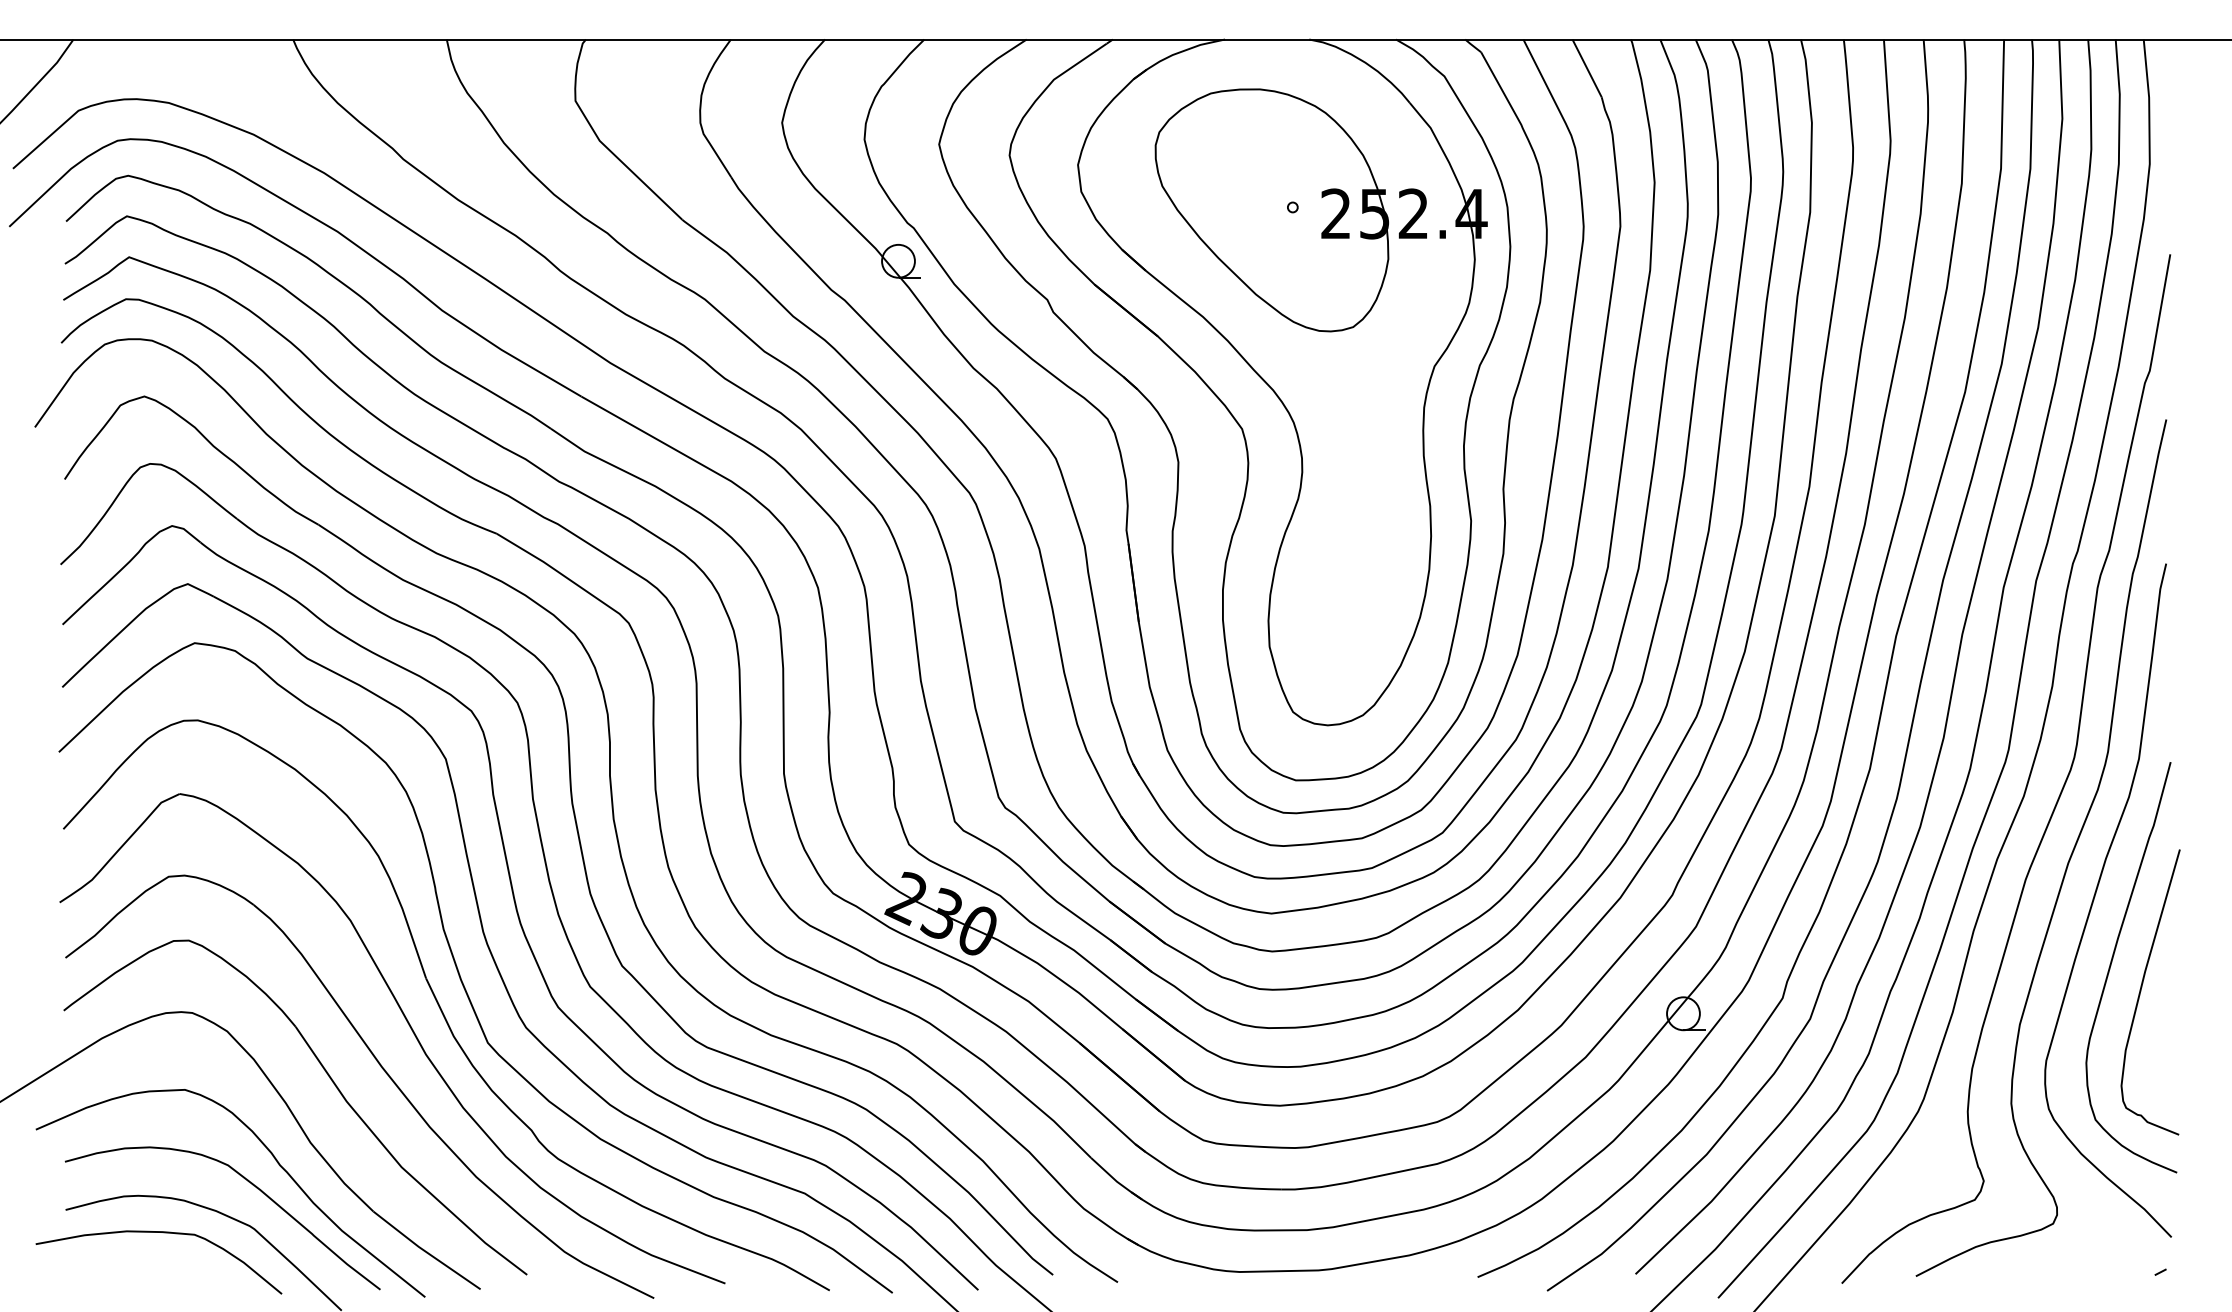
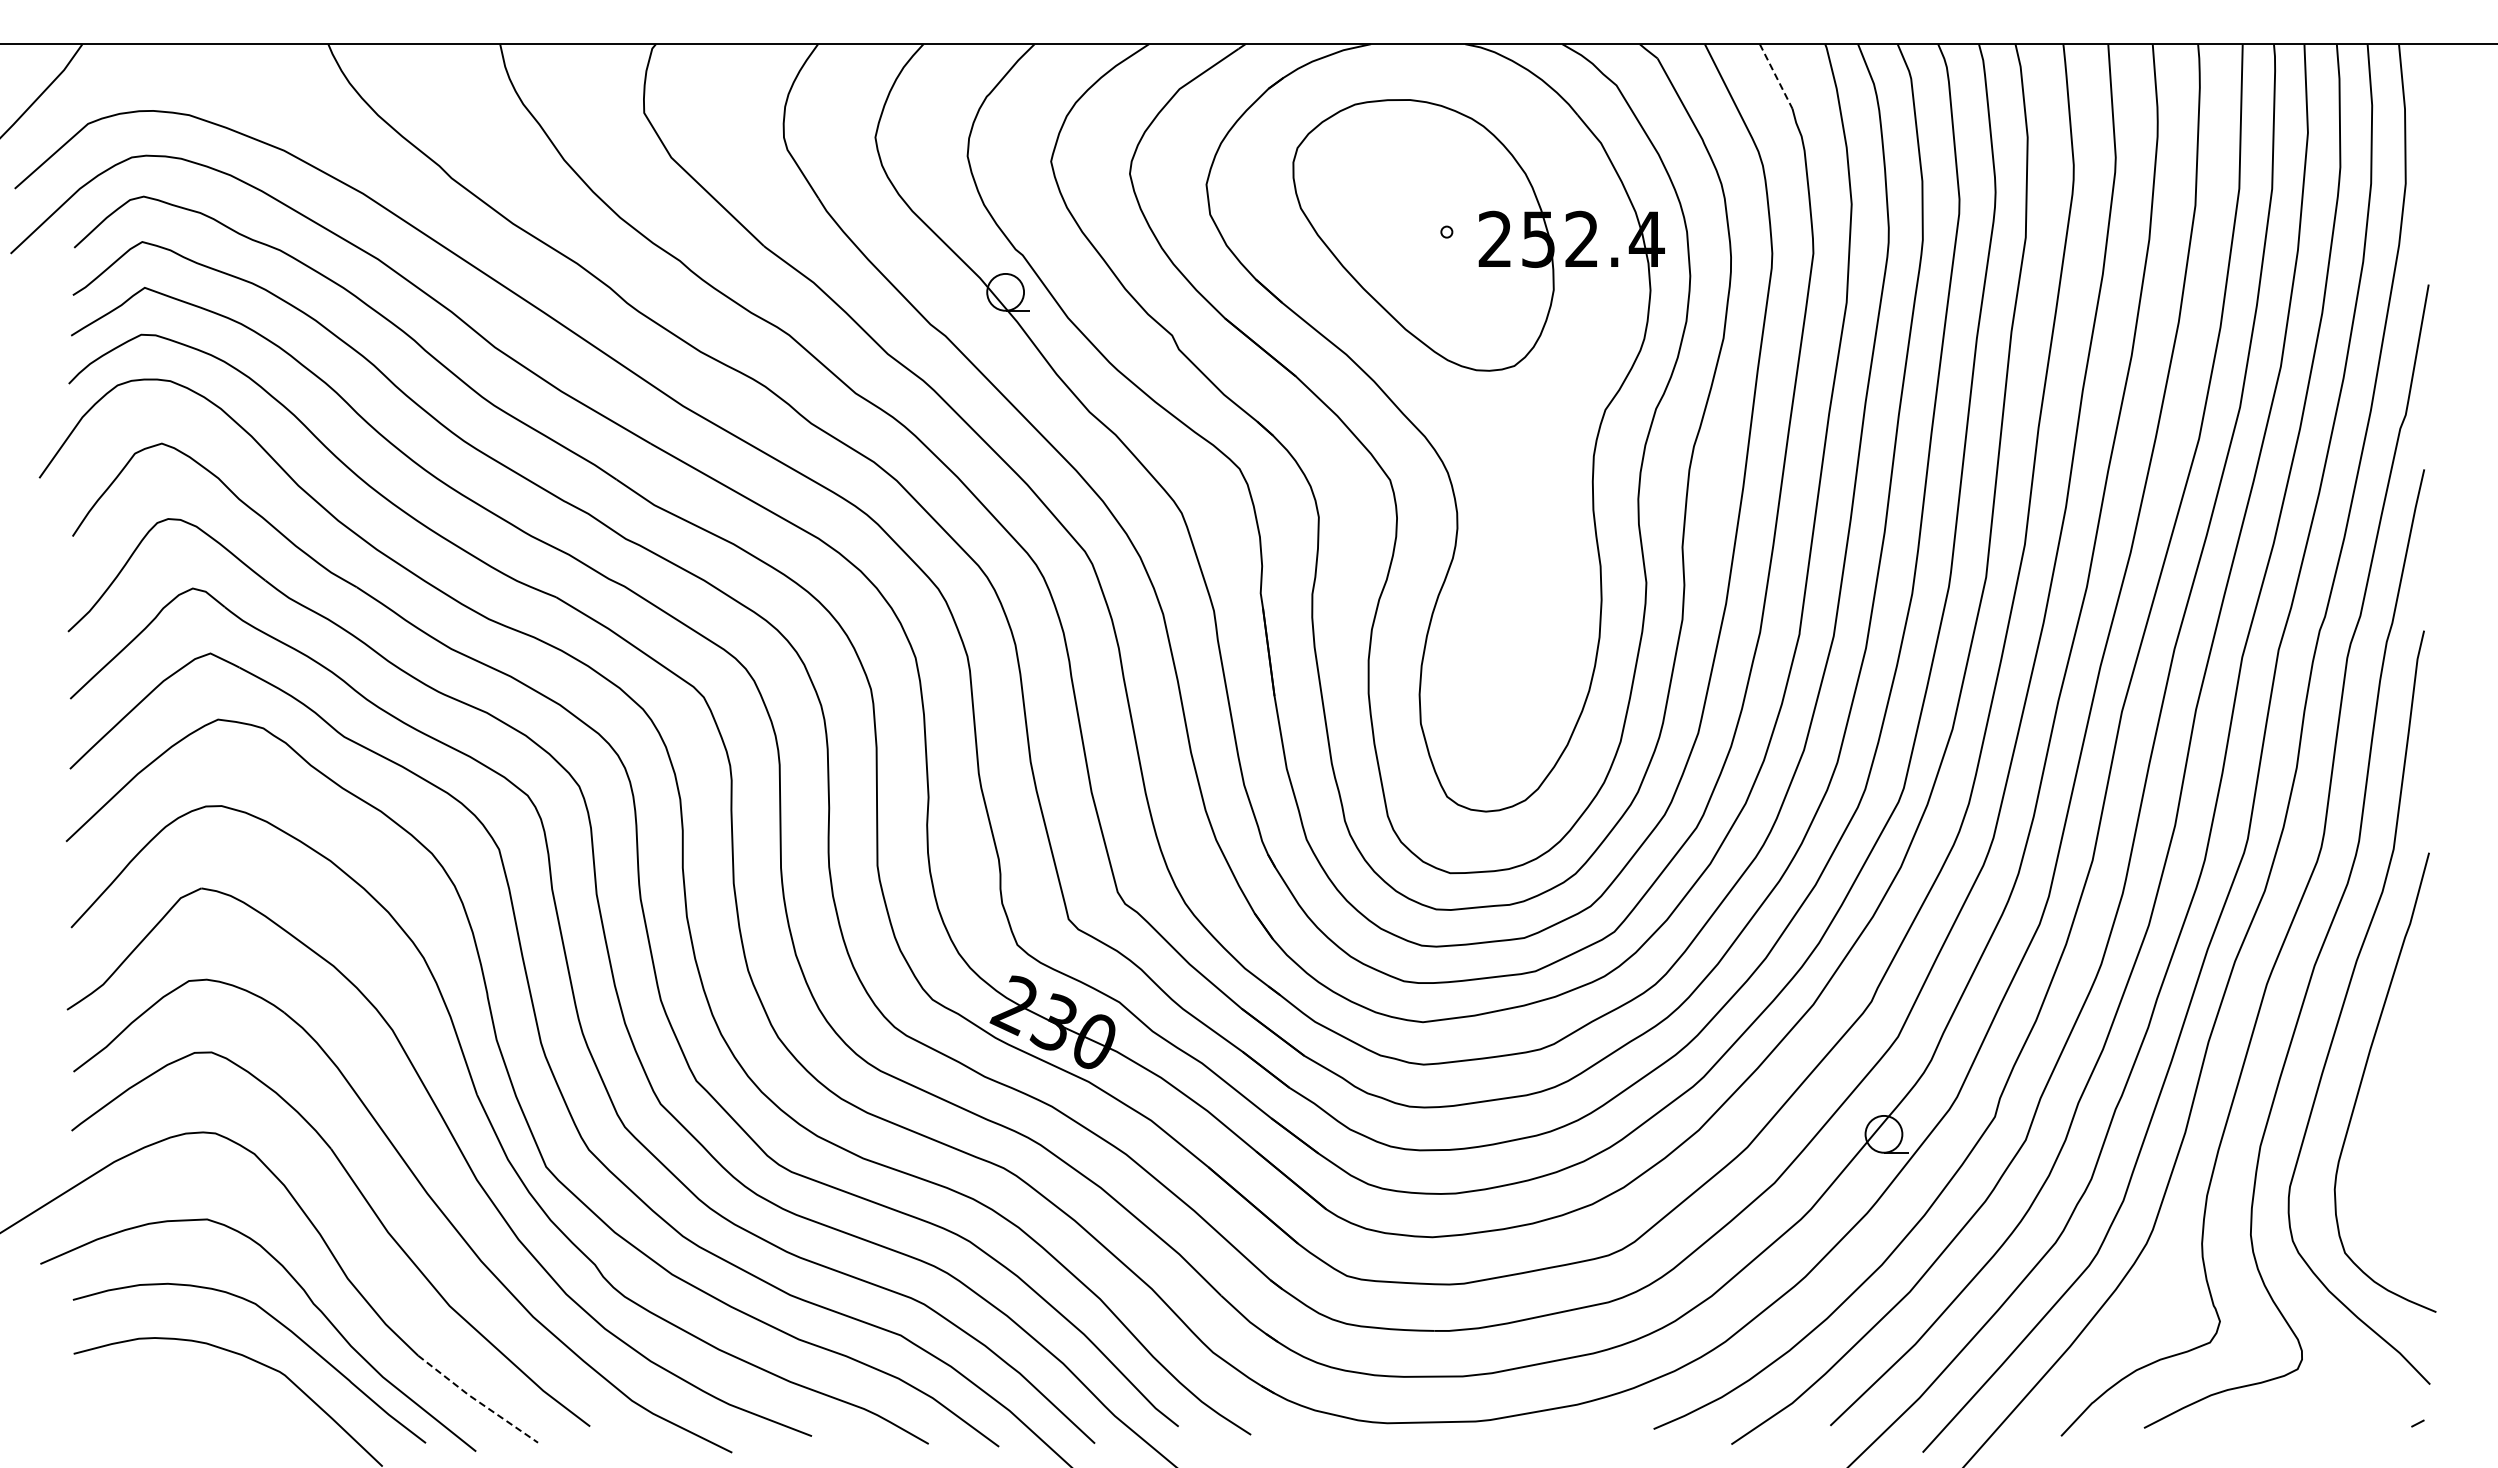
line: (1587, 68) -> (1776, 76), solid -> dashed
curve: (2141, 990) -> (2396, 1108), removed
curve: (159, 1232) -> (178, 1379), removed
line: (425, 1251) -> (476, 1400), solid -> dashed

